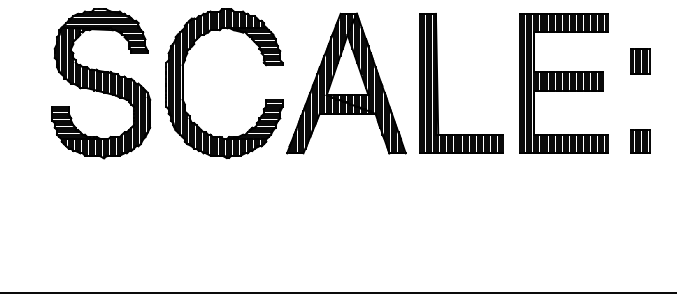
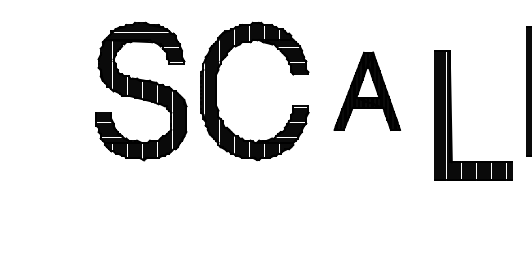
part: (346, 83) -> (367, 91), size x0.6
part: (438, 83) -> (452, 115), moved

